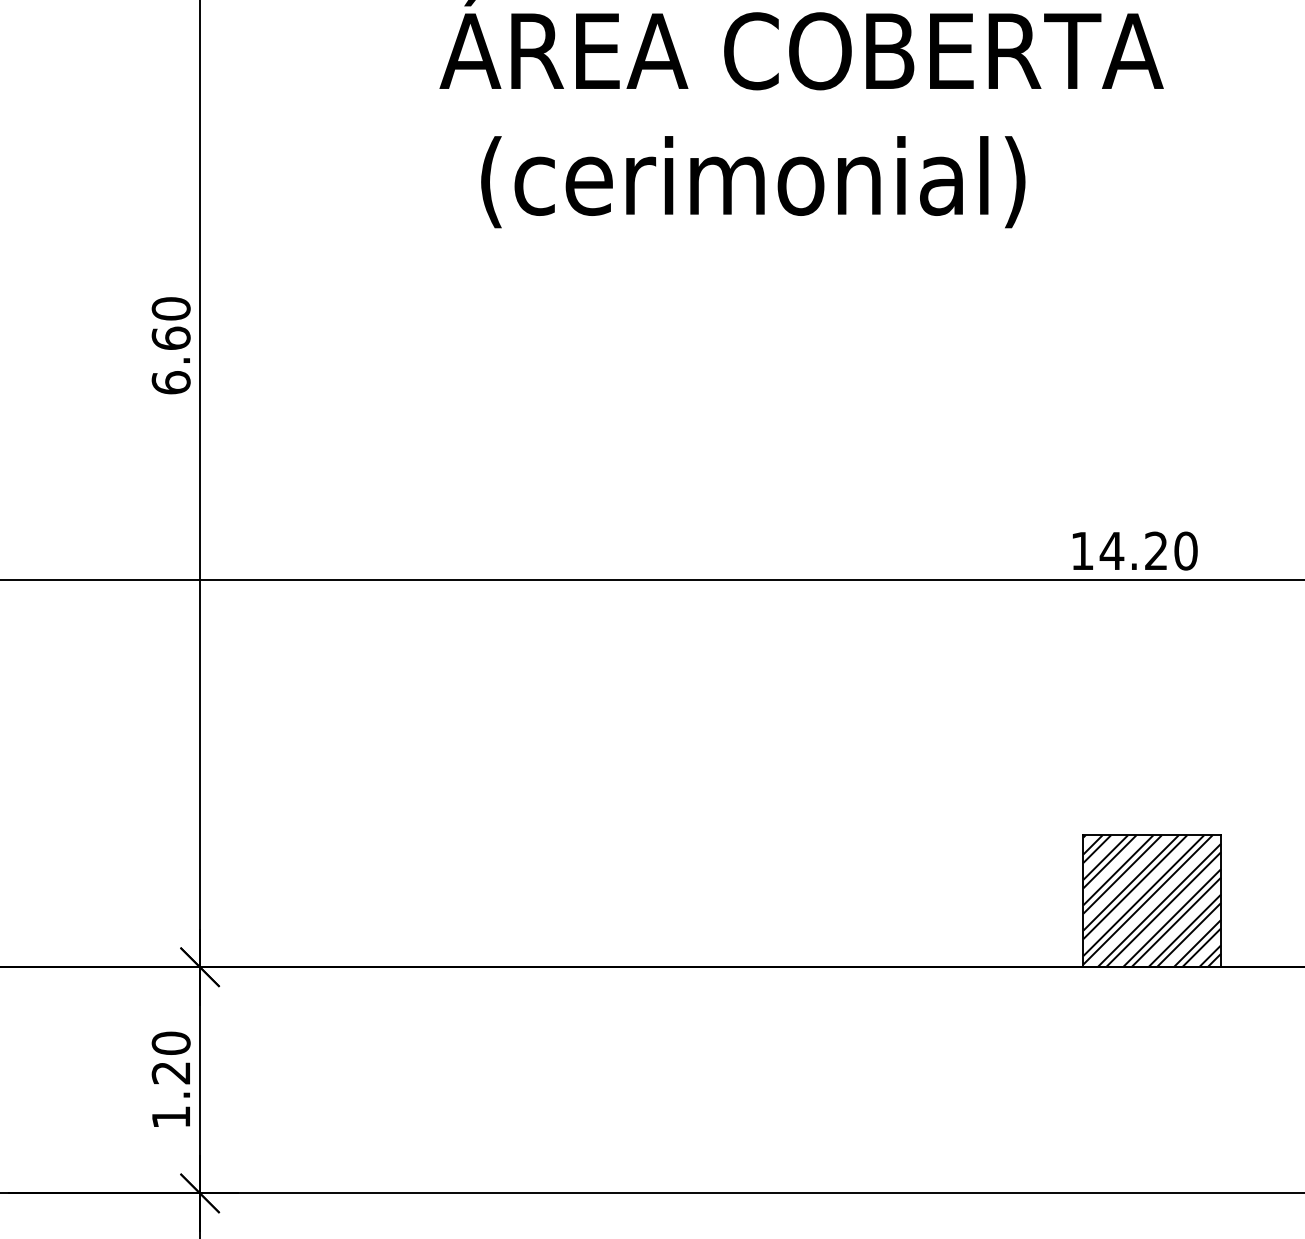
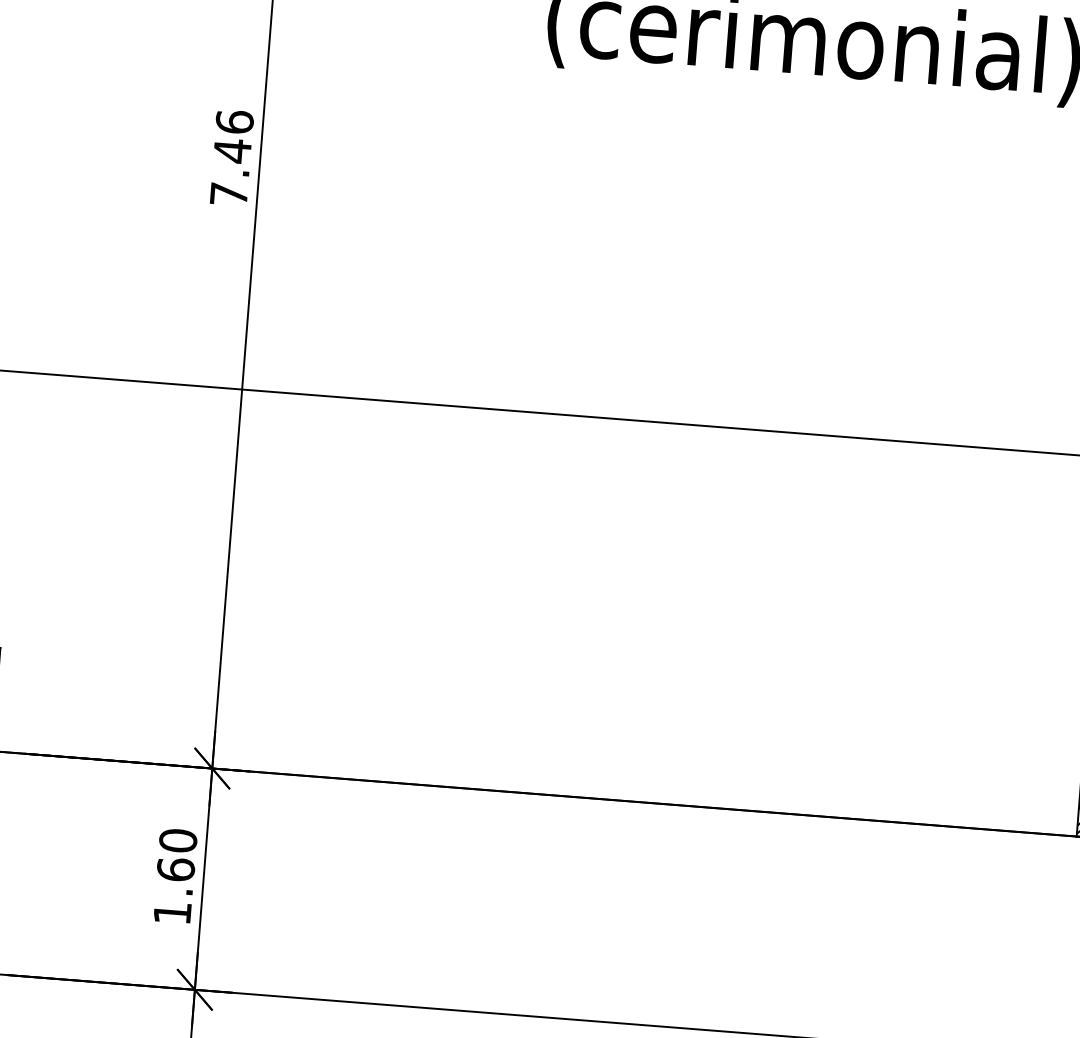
text: (170, 345) -> (231, 157), 6.60 -> 7.46
text: (170, 1072) -> (175, 869), 1.20 -> 1.60

